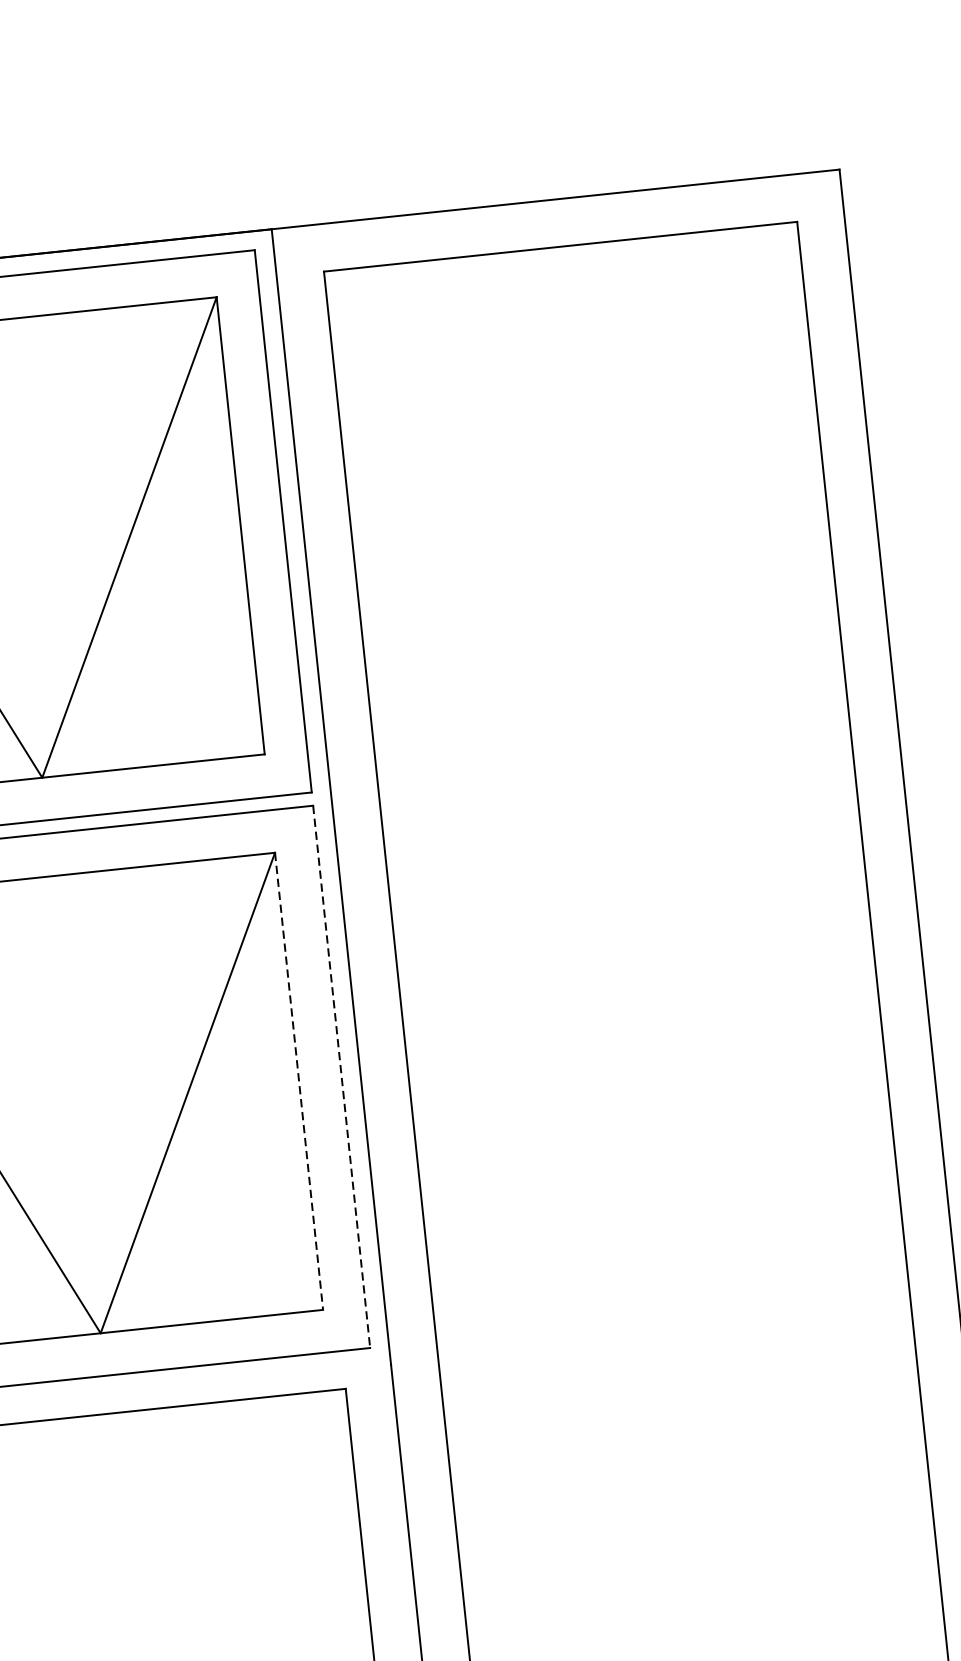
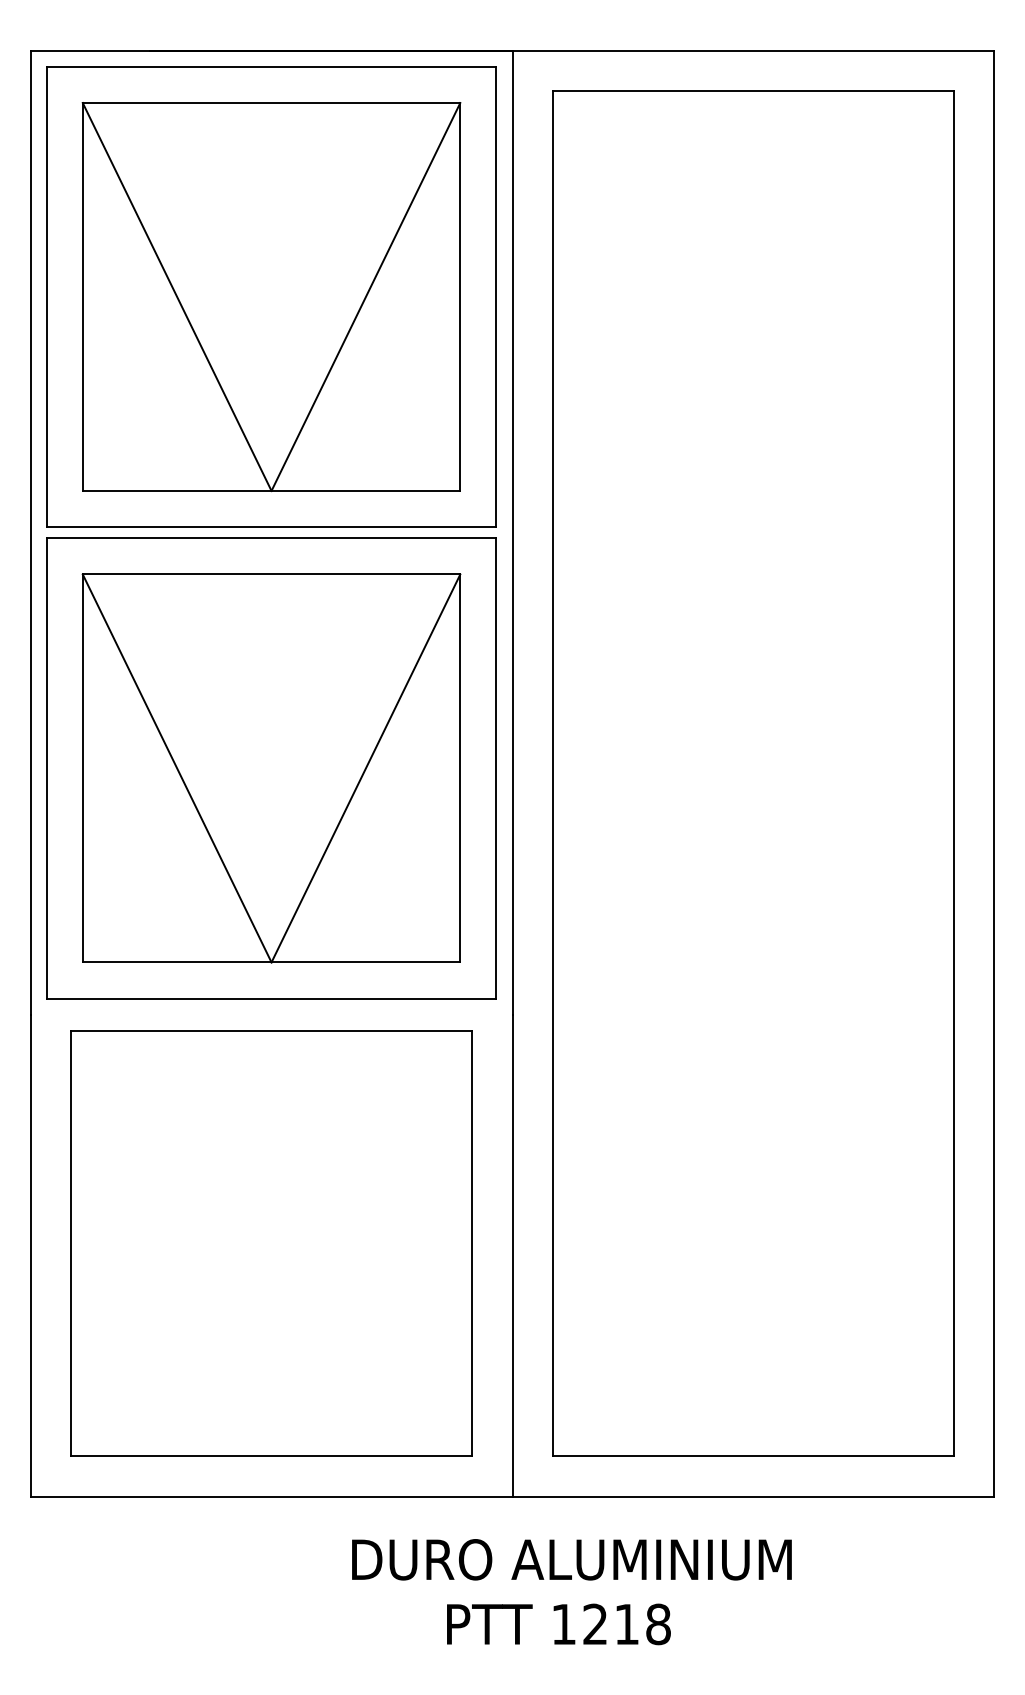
line: (341, 1076) -> (496, 768), dashed -> solid
line: (299, 1081) -> (460, 768), dashed -> solid

